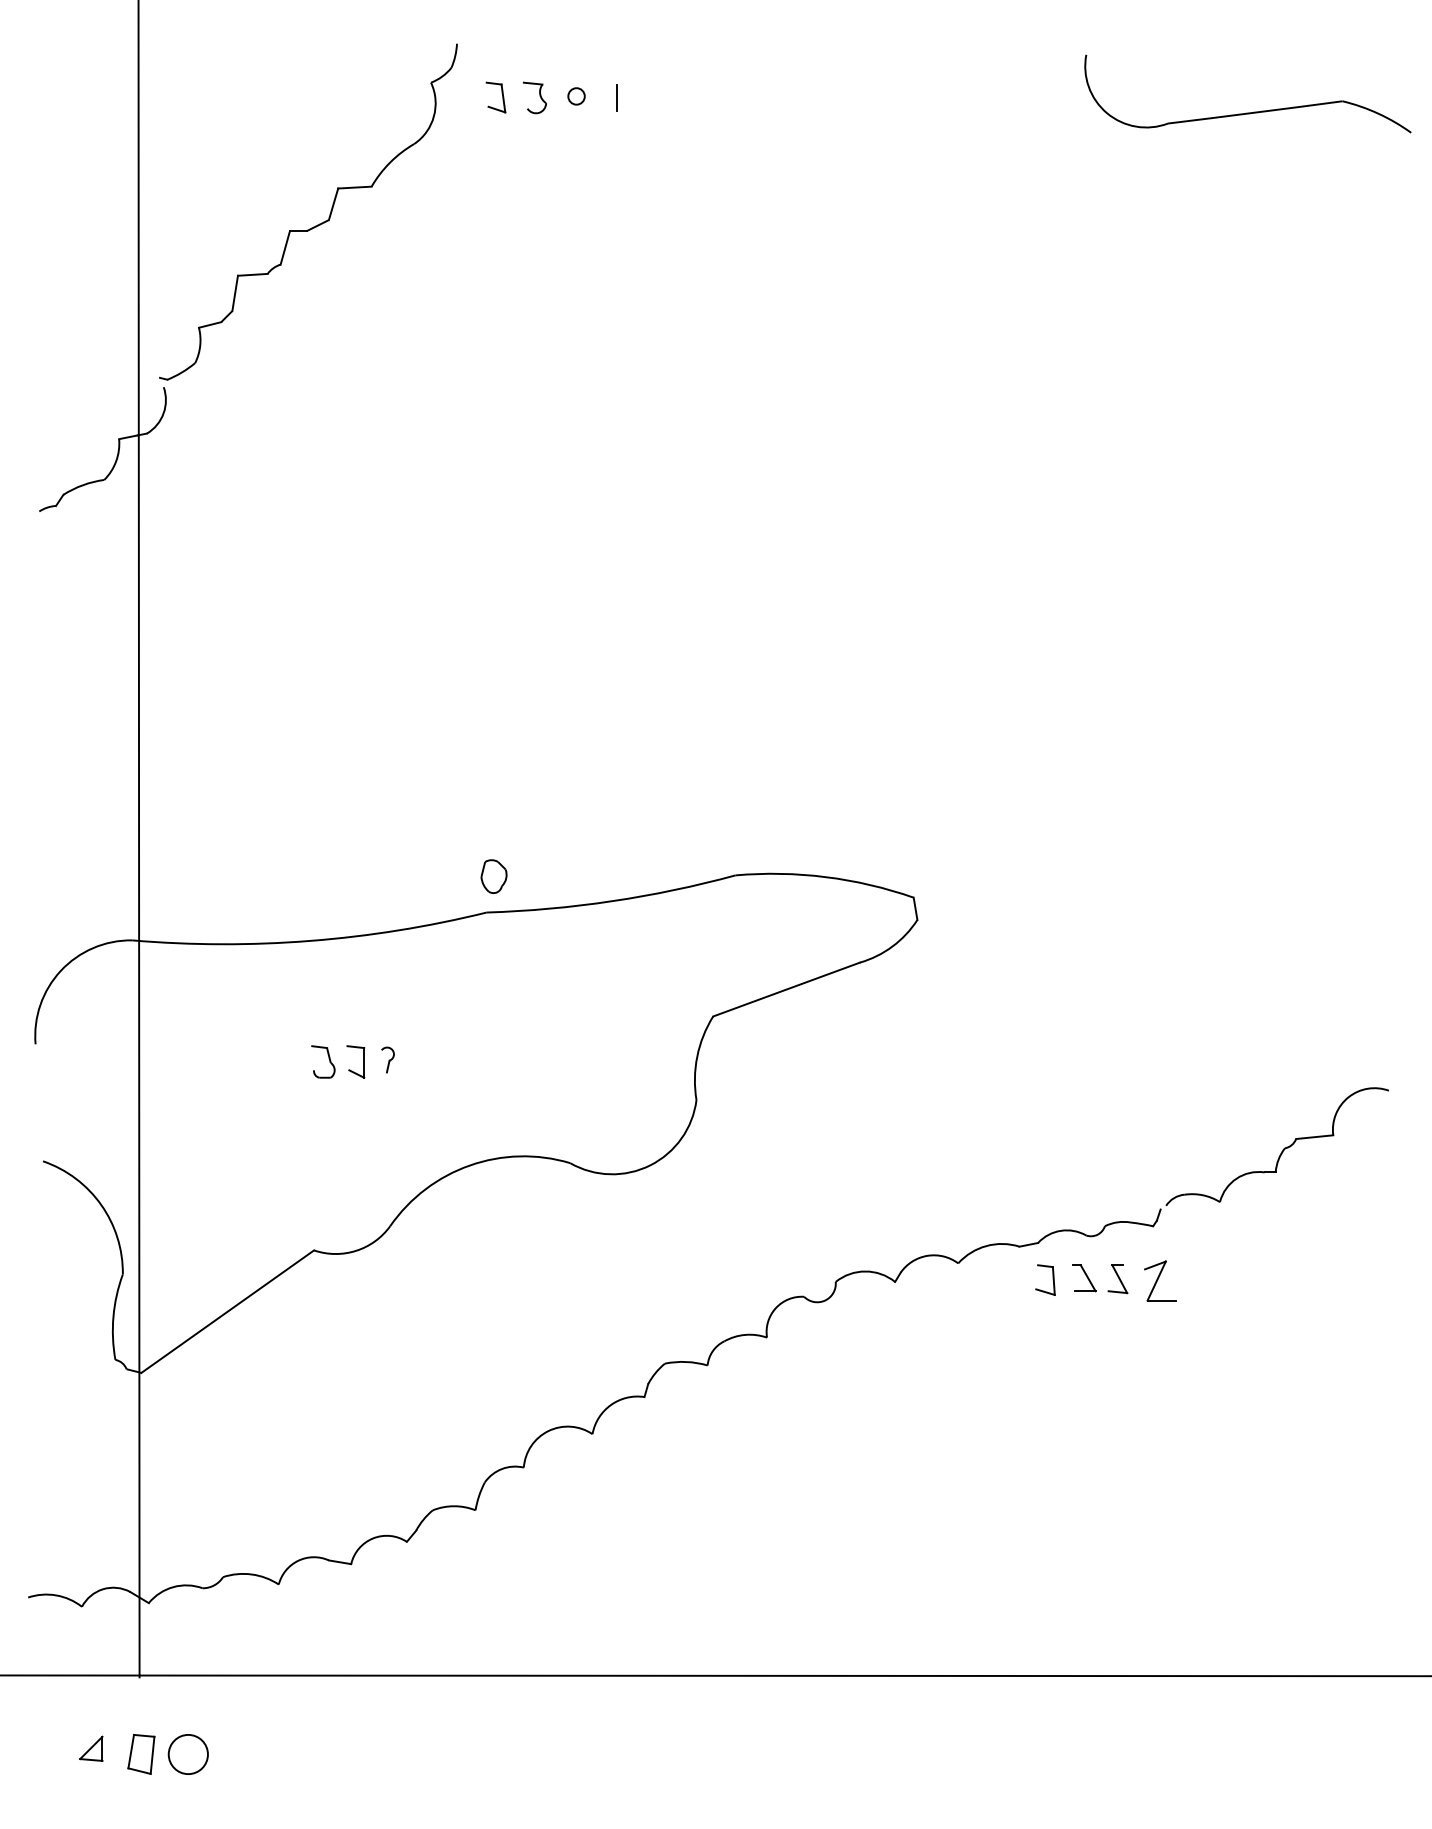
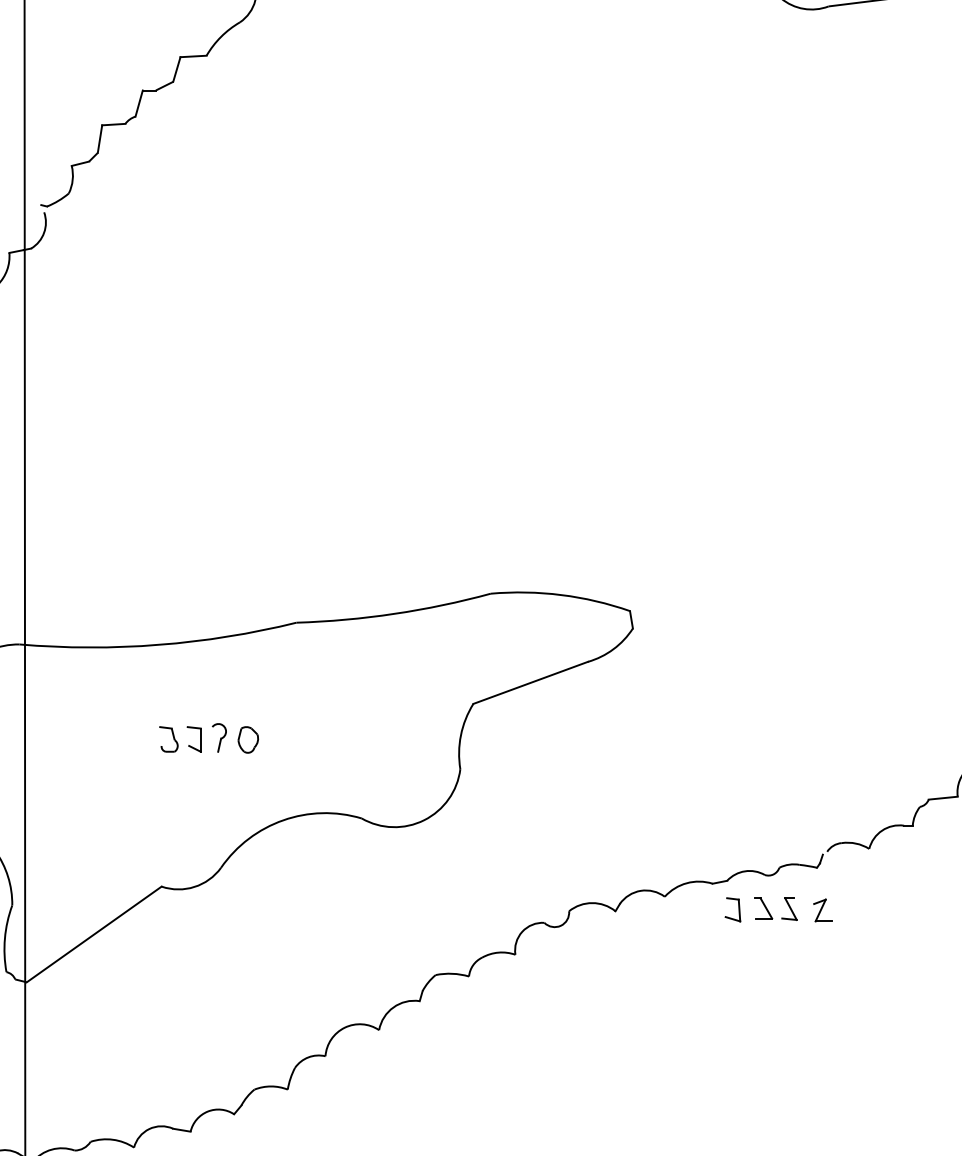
part: (493, 876) -> (247, 739), moved
part: (387, 1059) -> (219, 737), size x1.43
part: (1160, 1280) -> (822, 910), size x0.71

